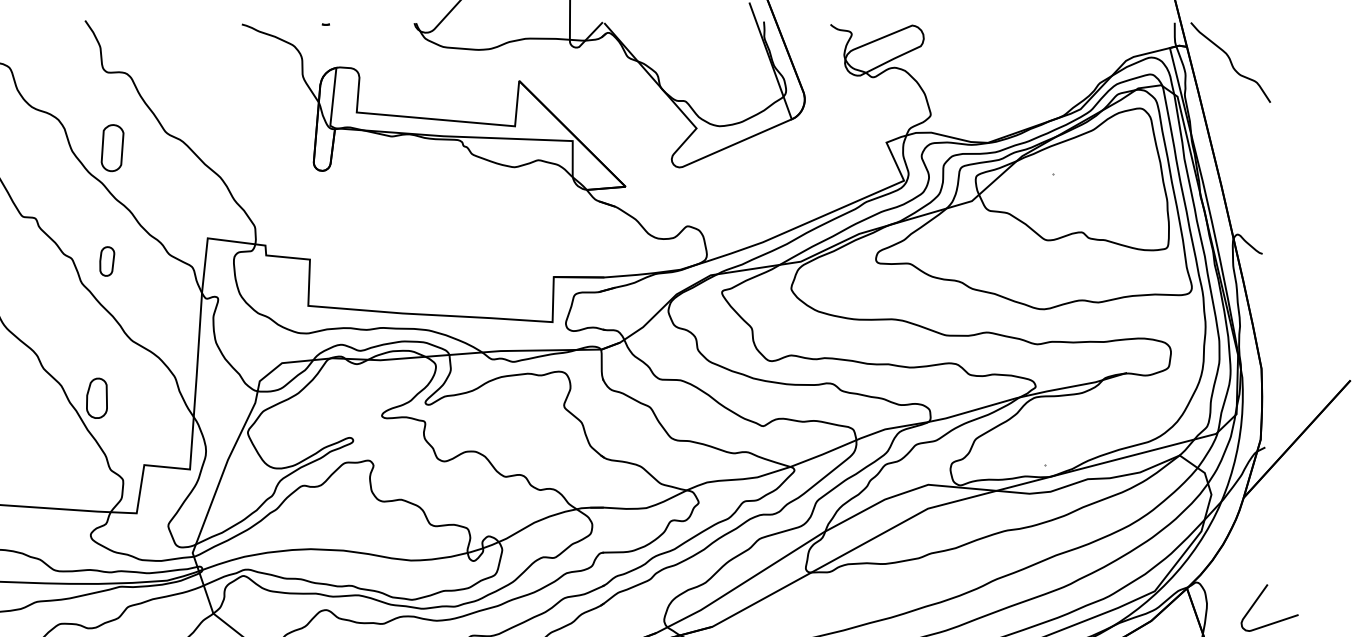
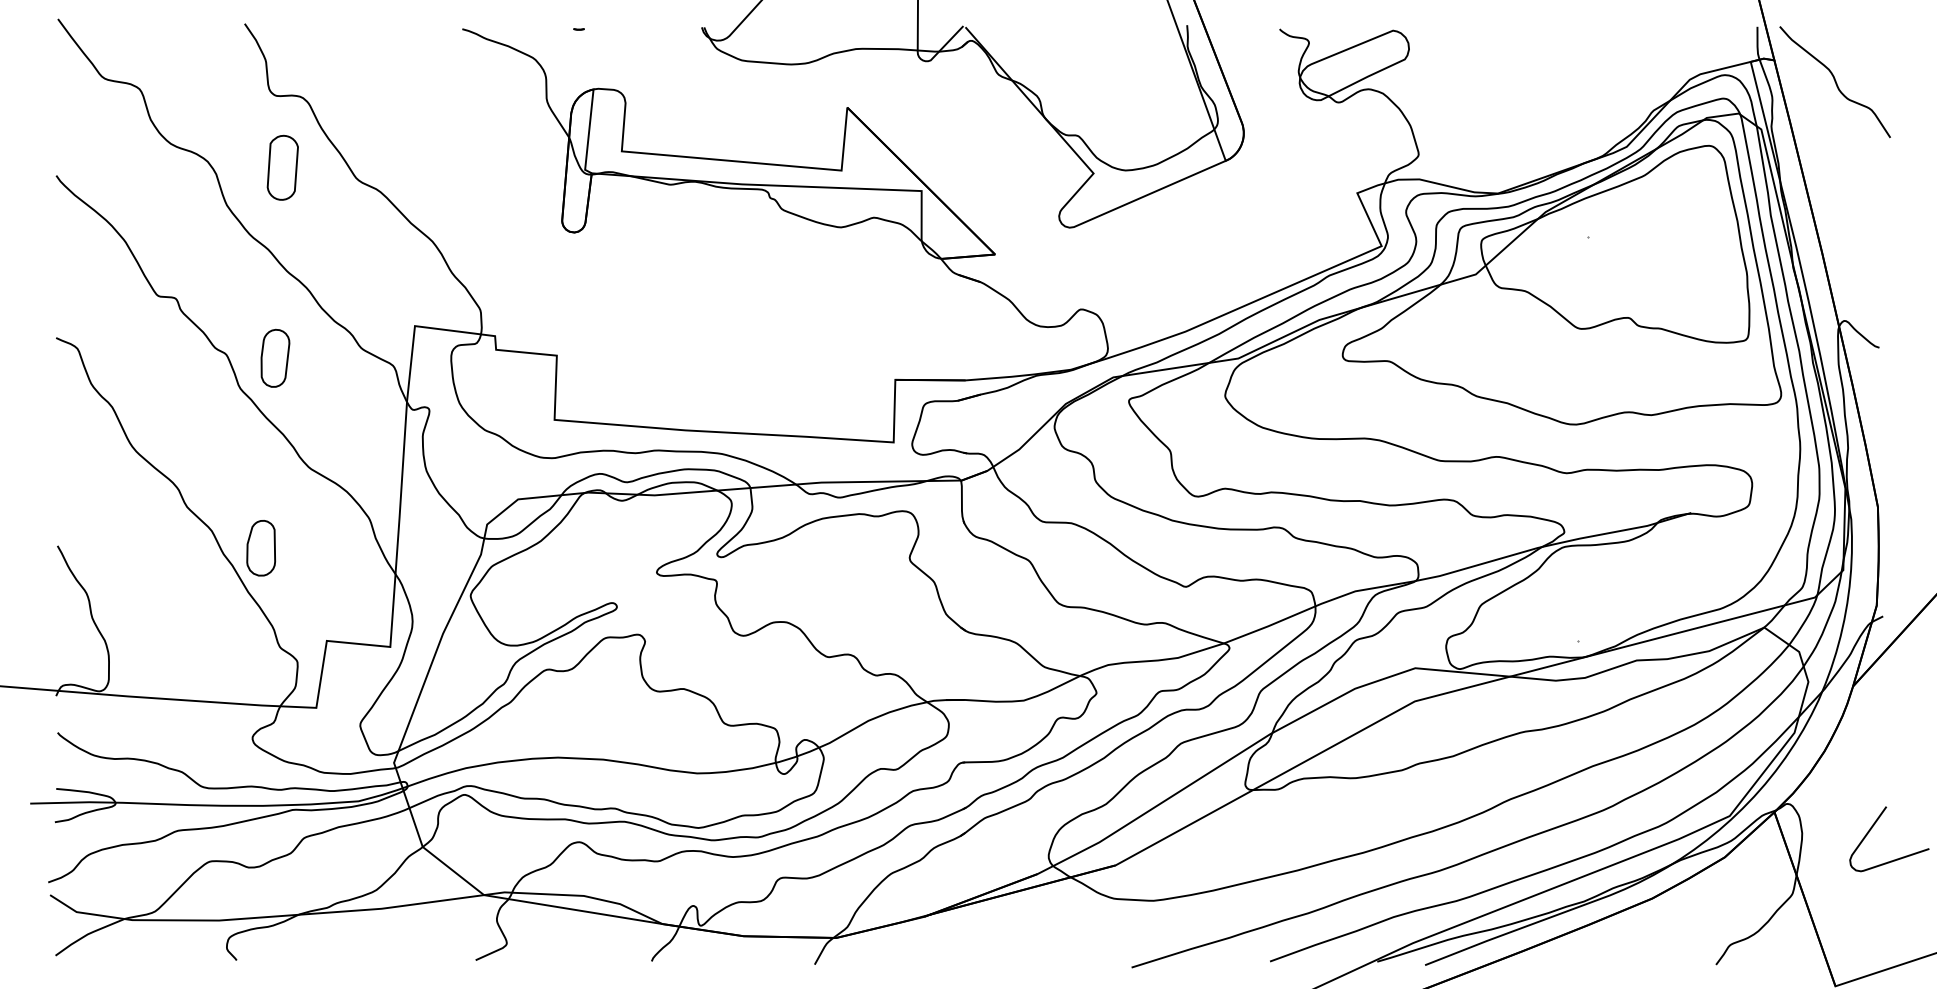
part: (112, 147) -> (282, 167), moved
part: (107, 260) -> (275, 357), size x1.43

